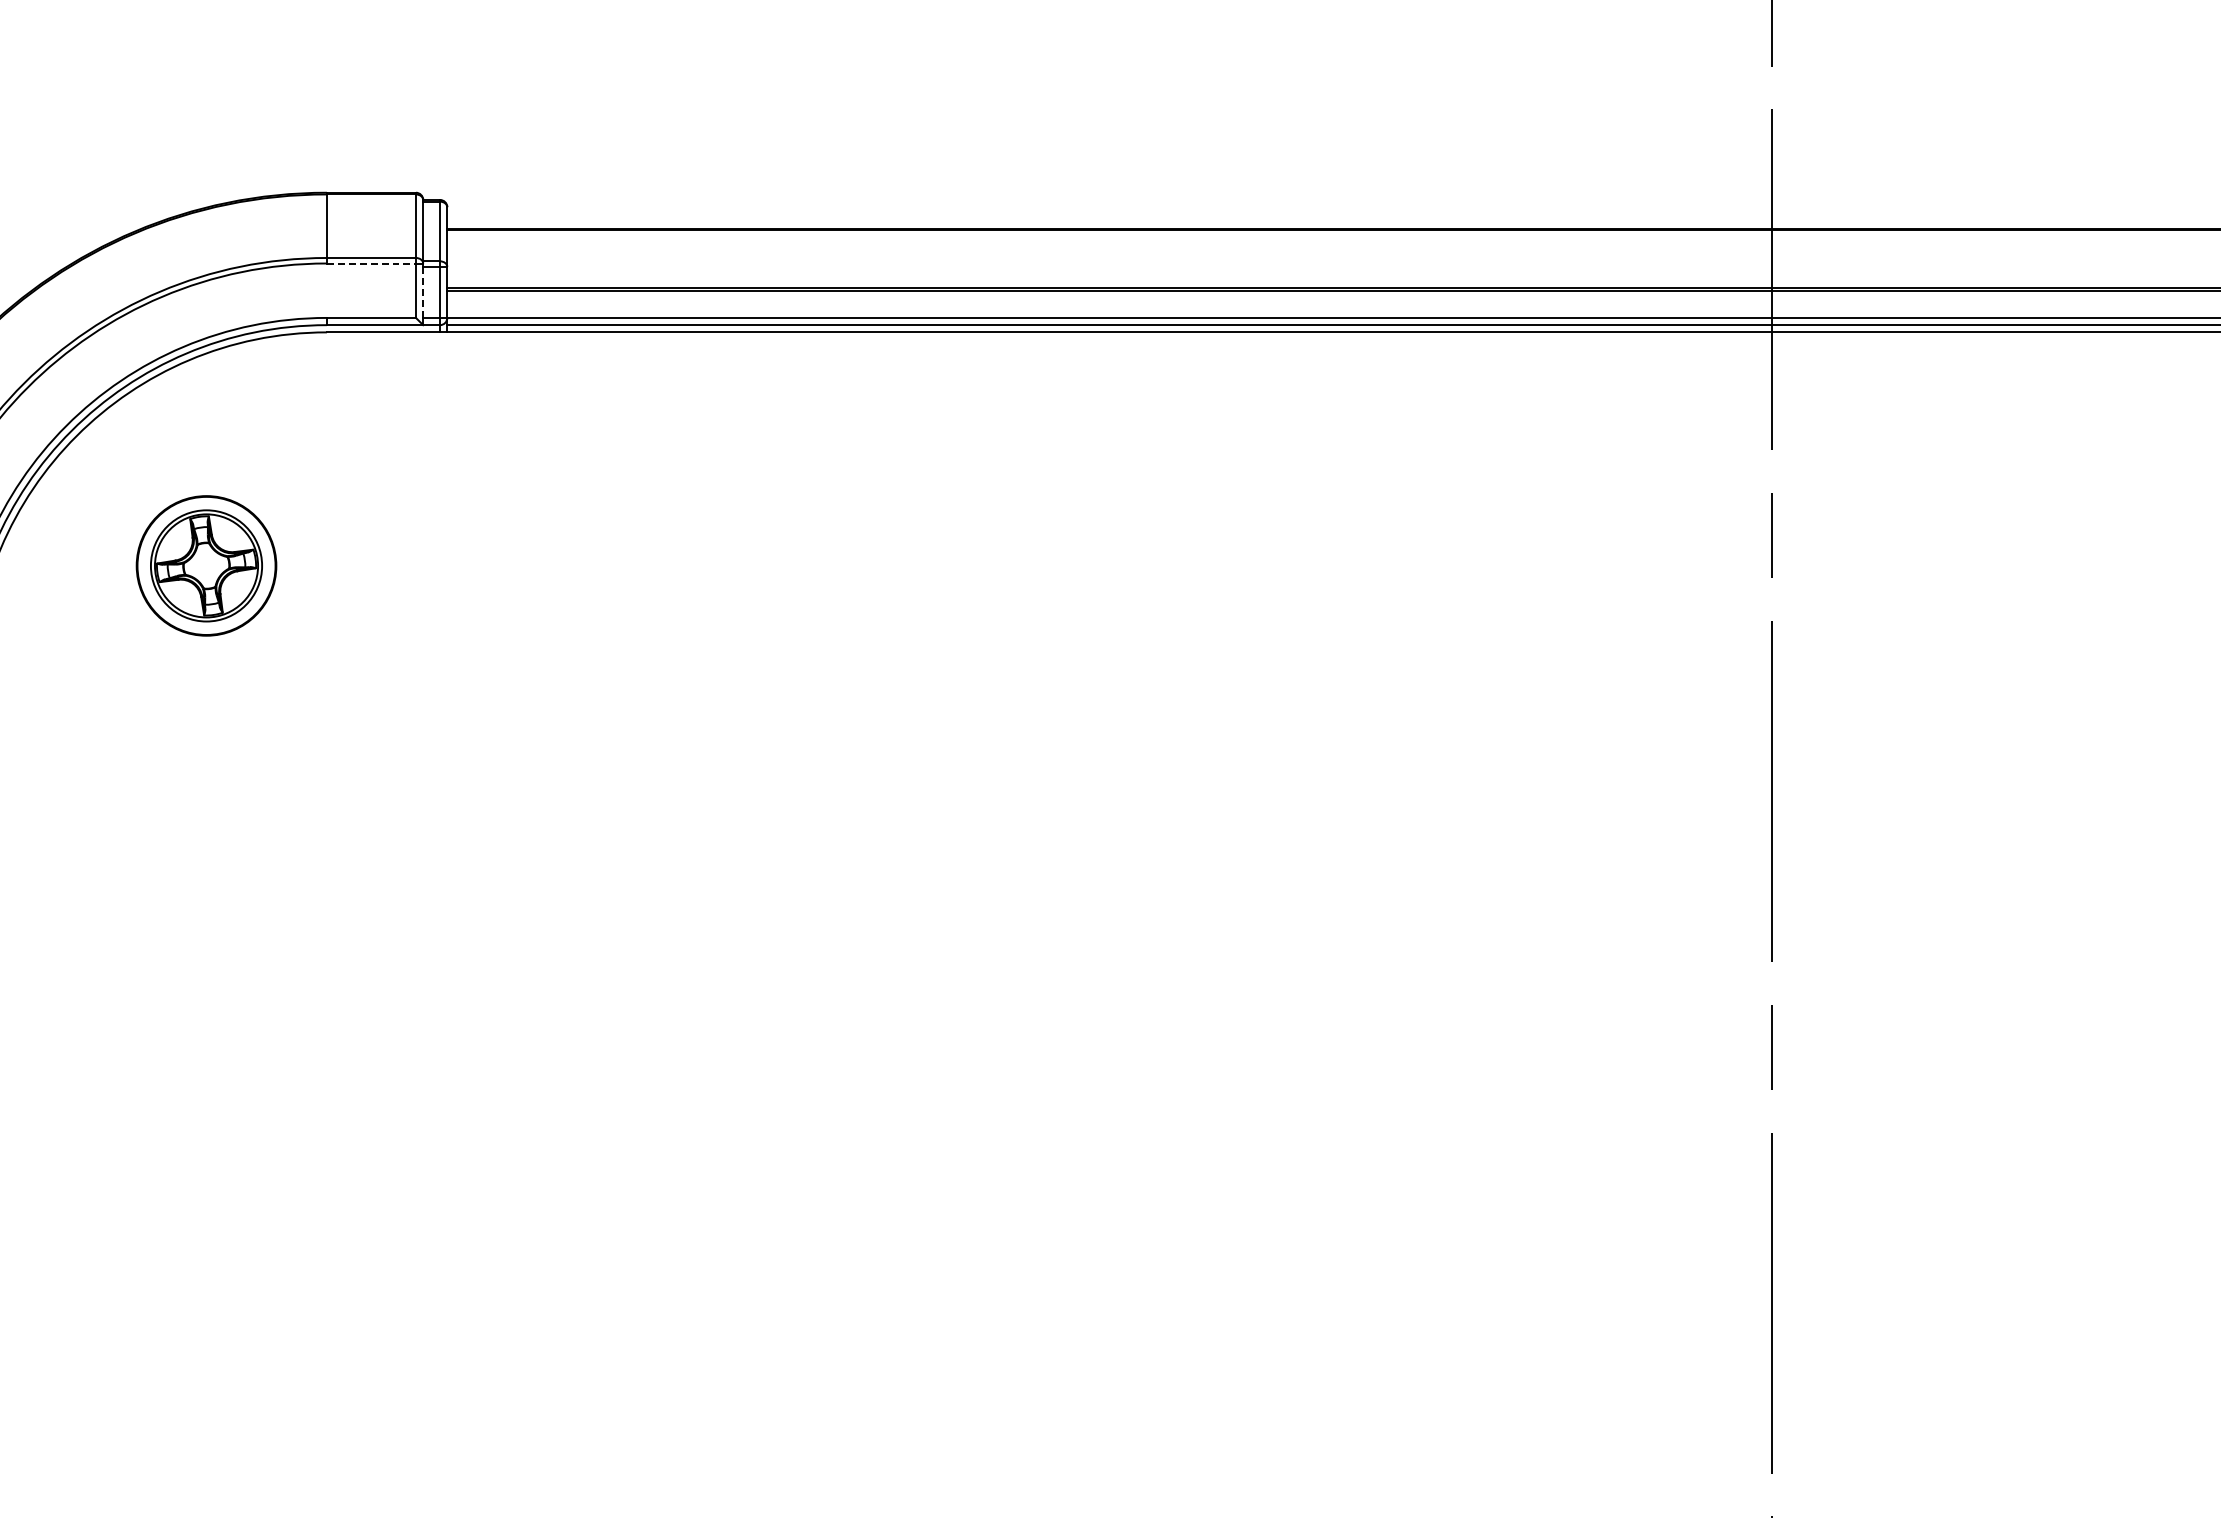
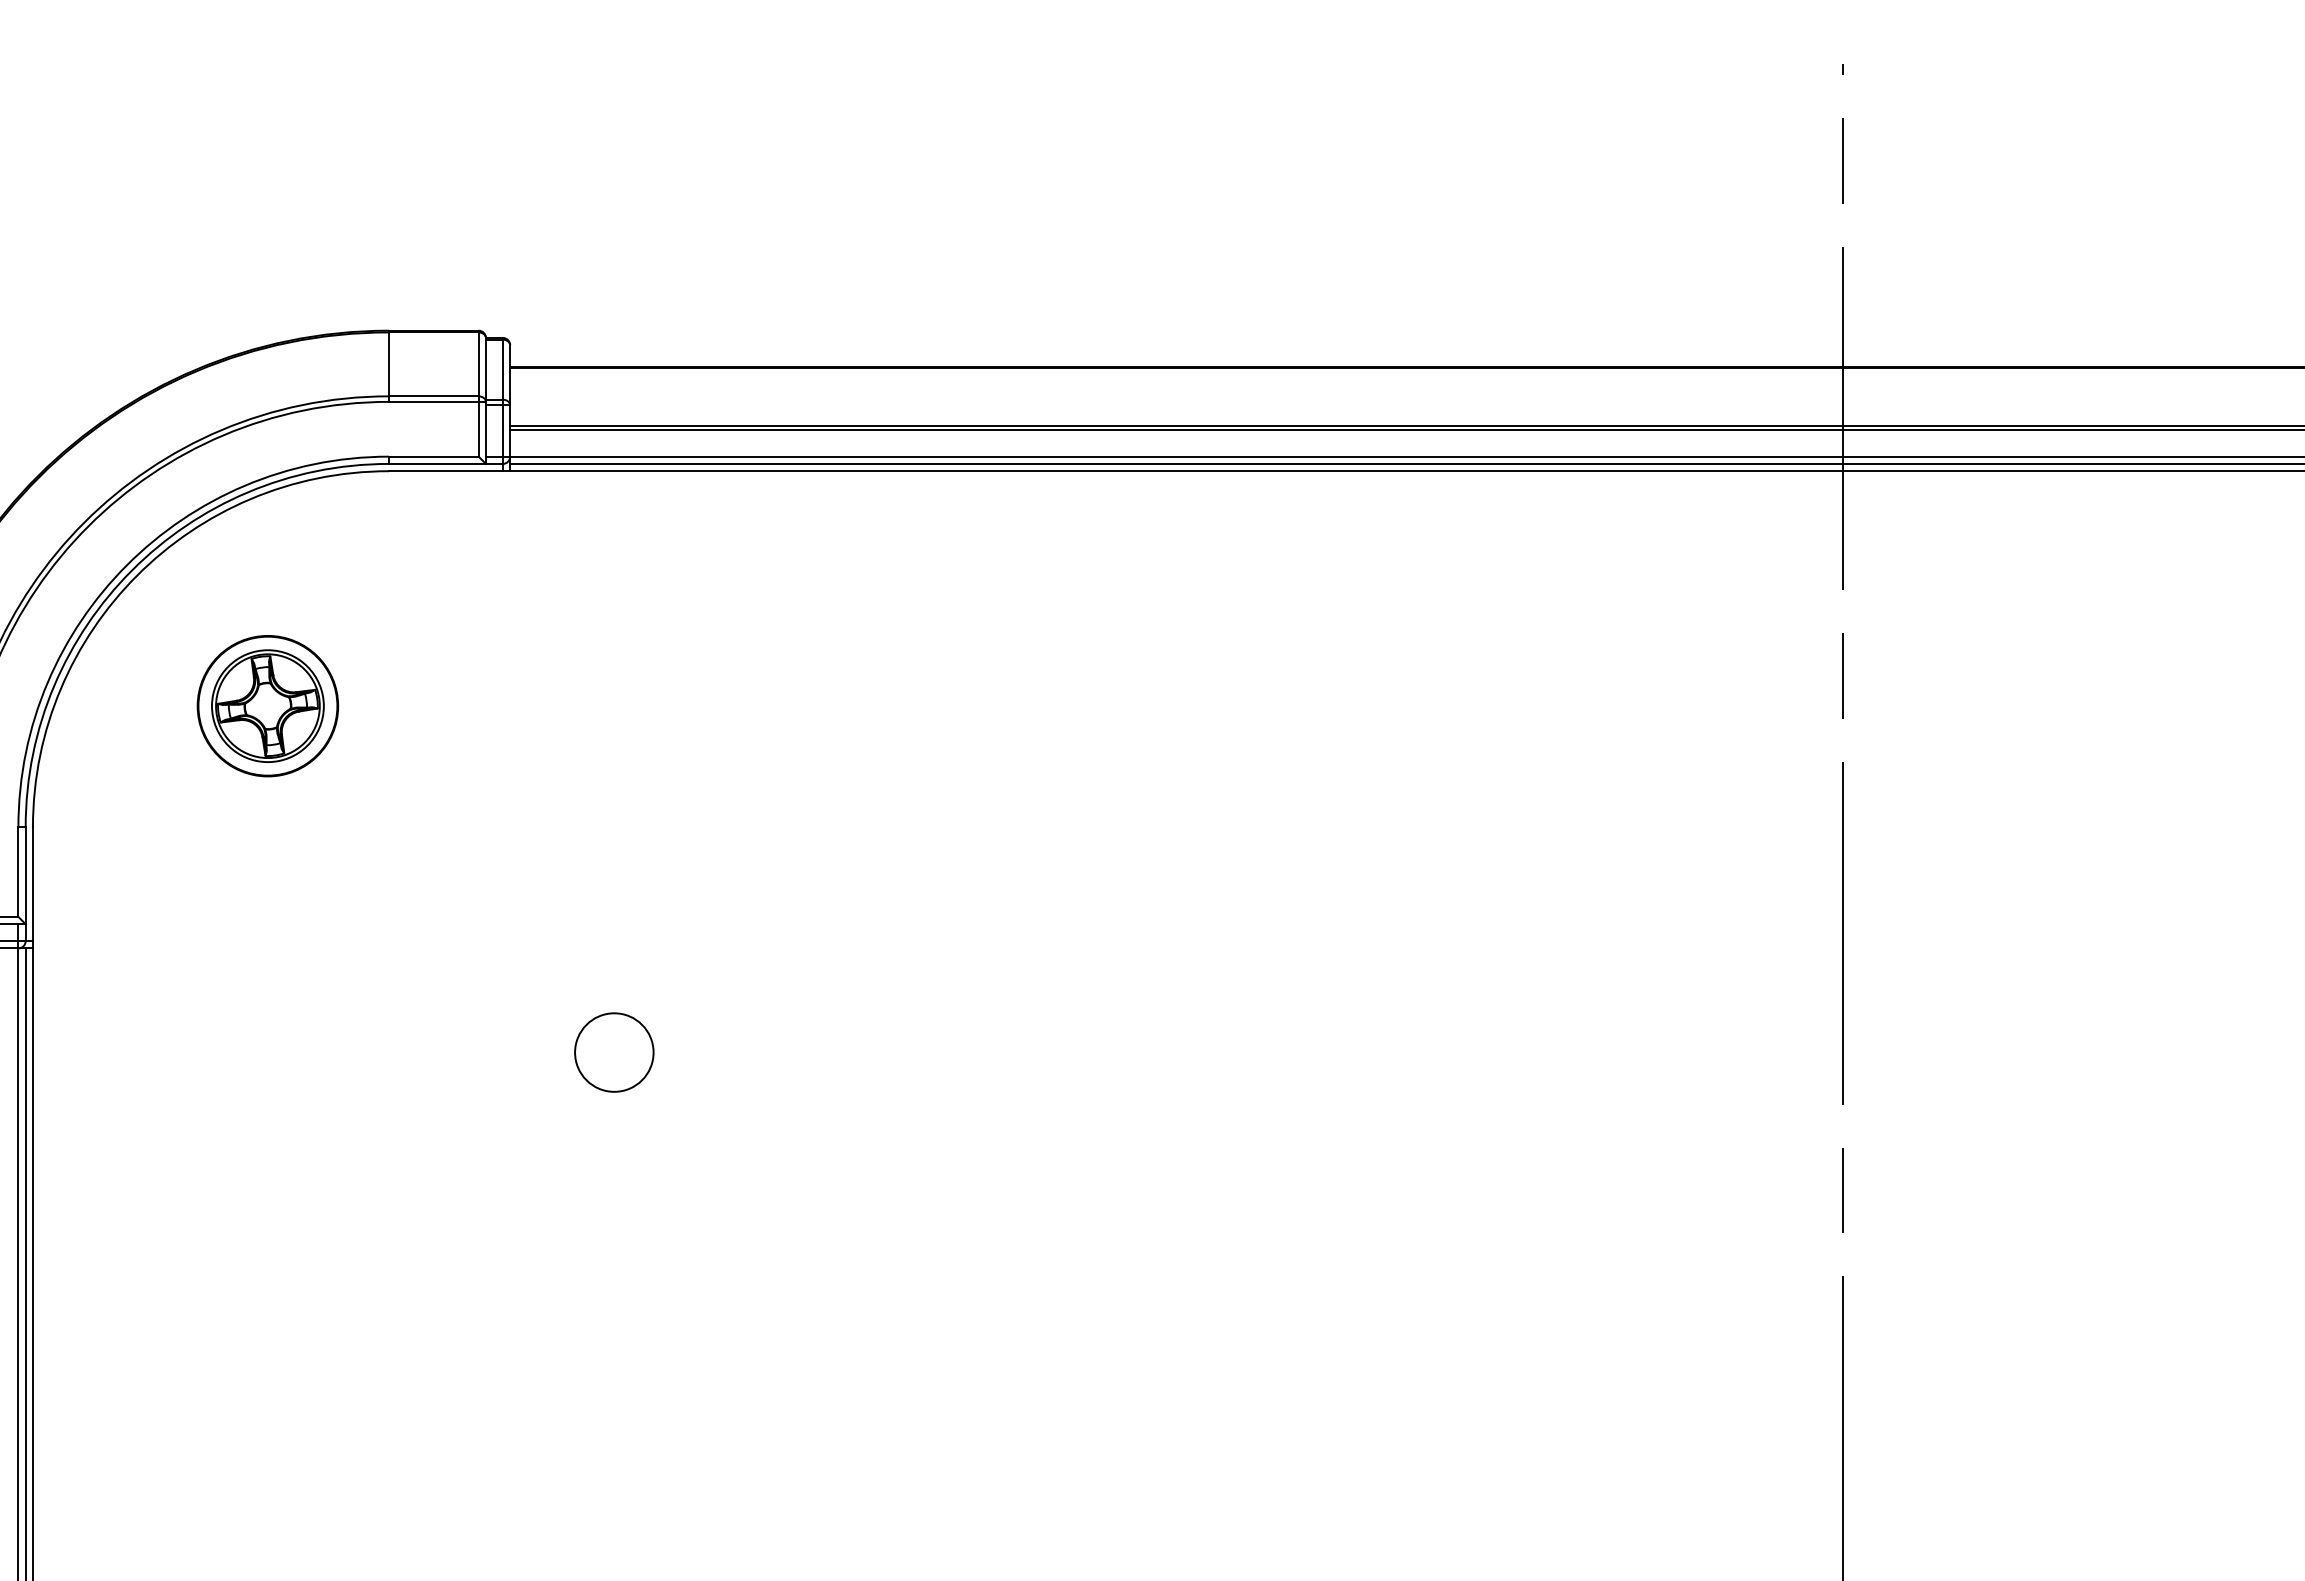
line: (371, 263) -> (433, 401), dashed -> solid
line: (422, 291) -> (485, 430), dashed -> solid
circle: (550, 910) -> (614, 1052), added

